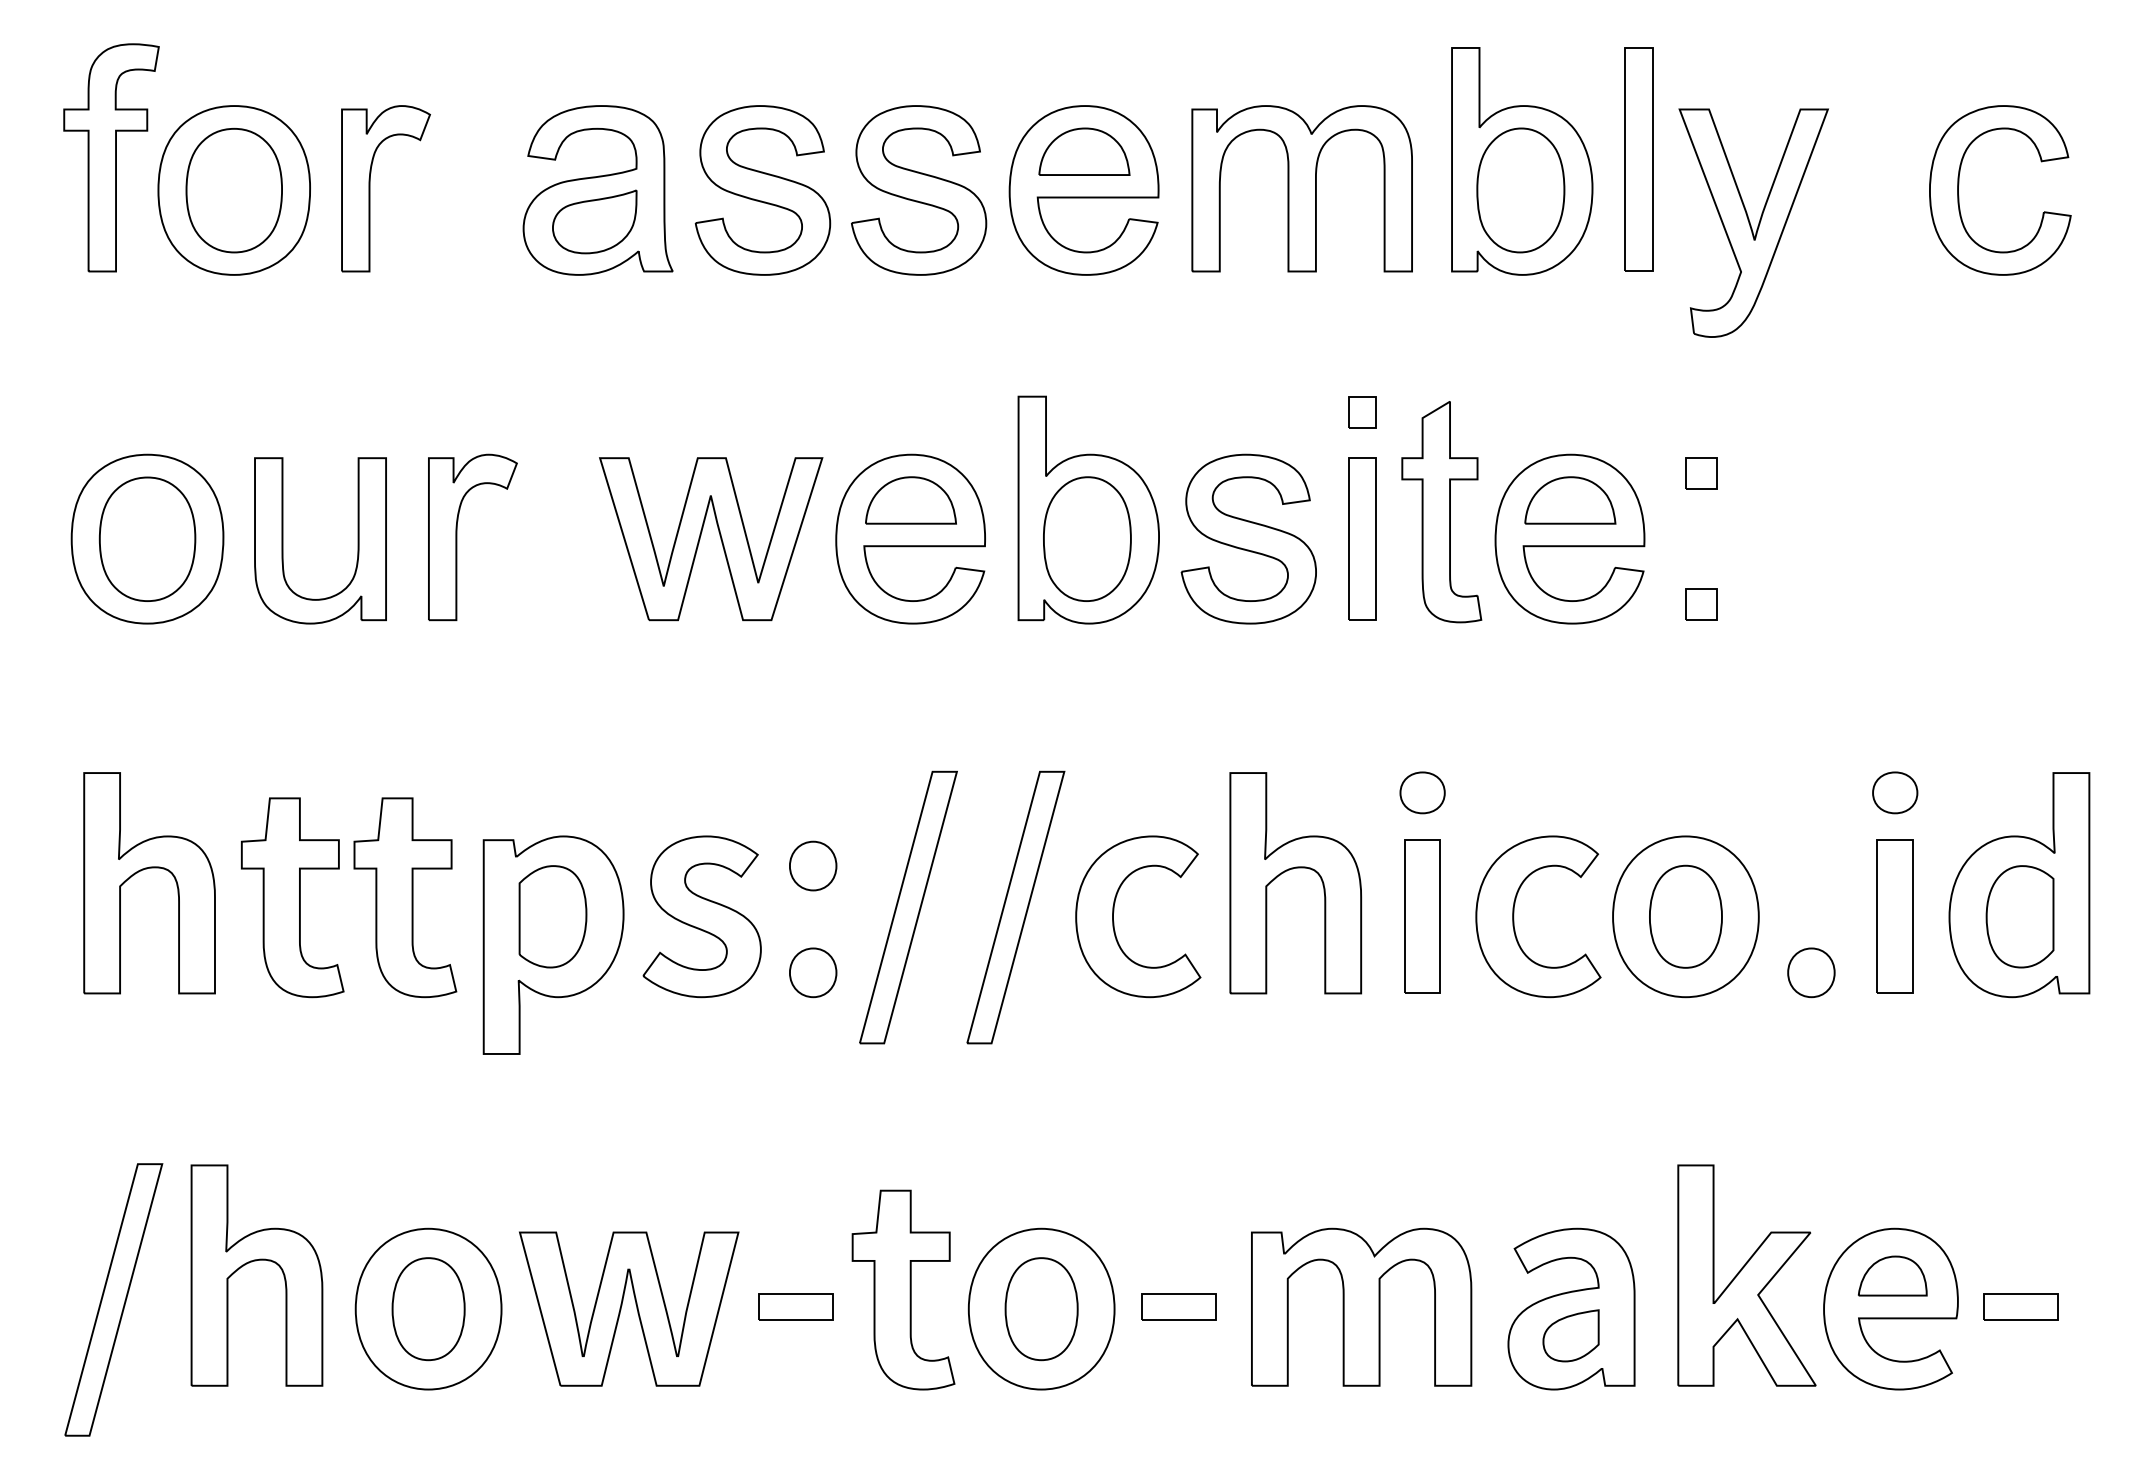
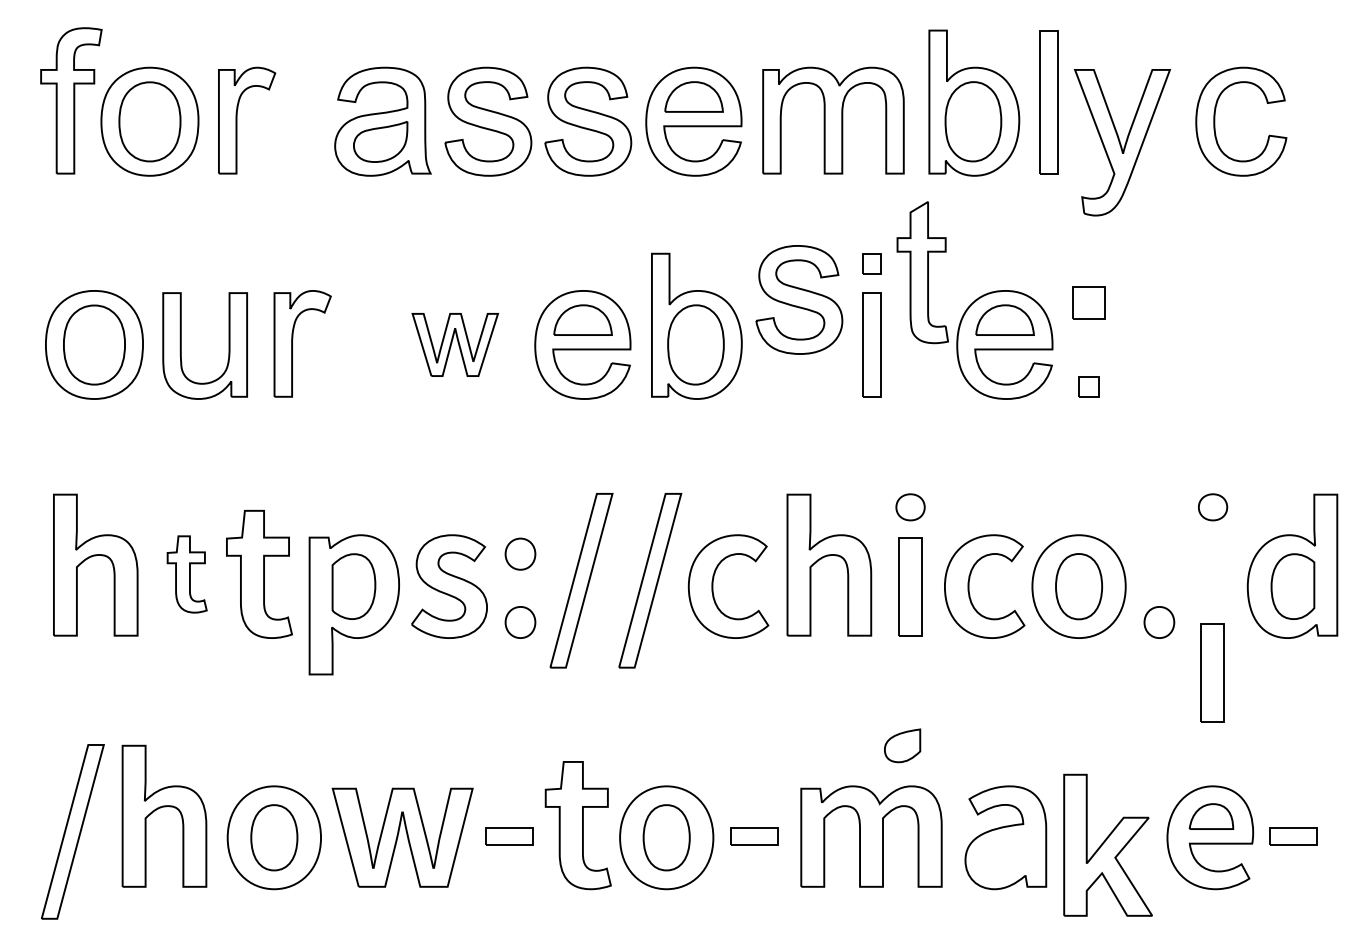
part: (1960, 190) -> (1215, 121), moved
part: (1700, 472) -> (1088, 302), size x1.6
part: (1441, 511) -> (922, 272), moved
part: (711, 538) -> (455, 344), size x0.6
part: (1249, 538) -> (799, 299), moved
part: (291, 897) -> (186, 574), size x0.6
part: (1894, 916) -> (1212, 672), moved
part: (1745, 1274) -> (1107, 844), moved
part: (1570, 1335) -> (902, 745), moved

